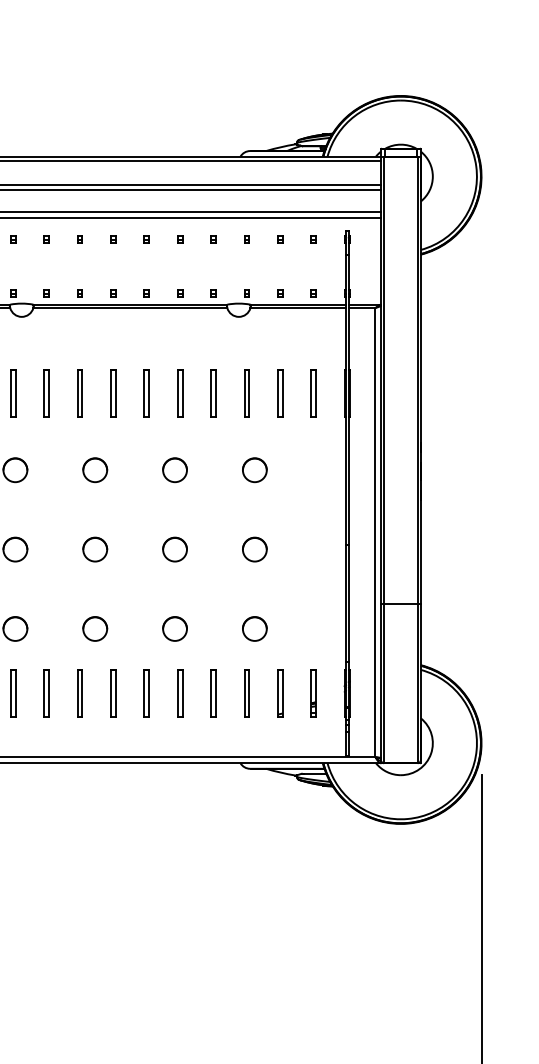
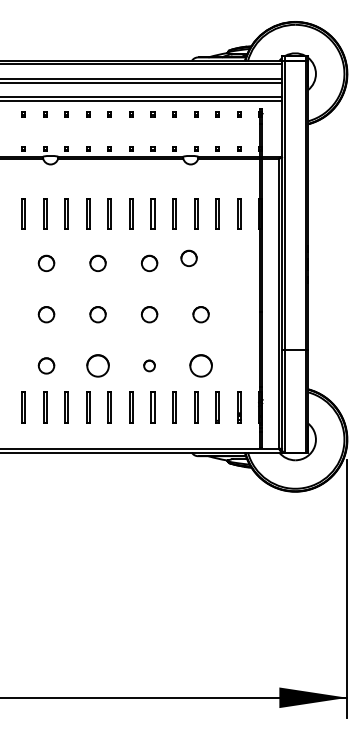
circle: (253, 468) -> (188, 257), moved
circle: (94, 628) -> (97, 365), size x1.4
part: (174, 628) -> (149, 365), size x0.7
circle: (253, 628) -> (200, 365), size x1.4

